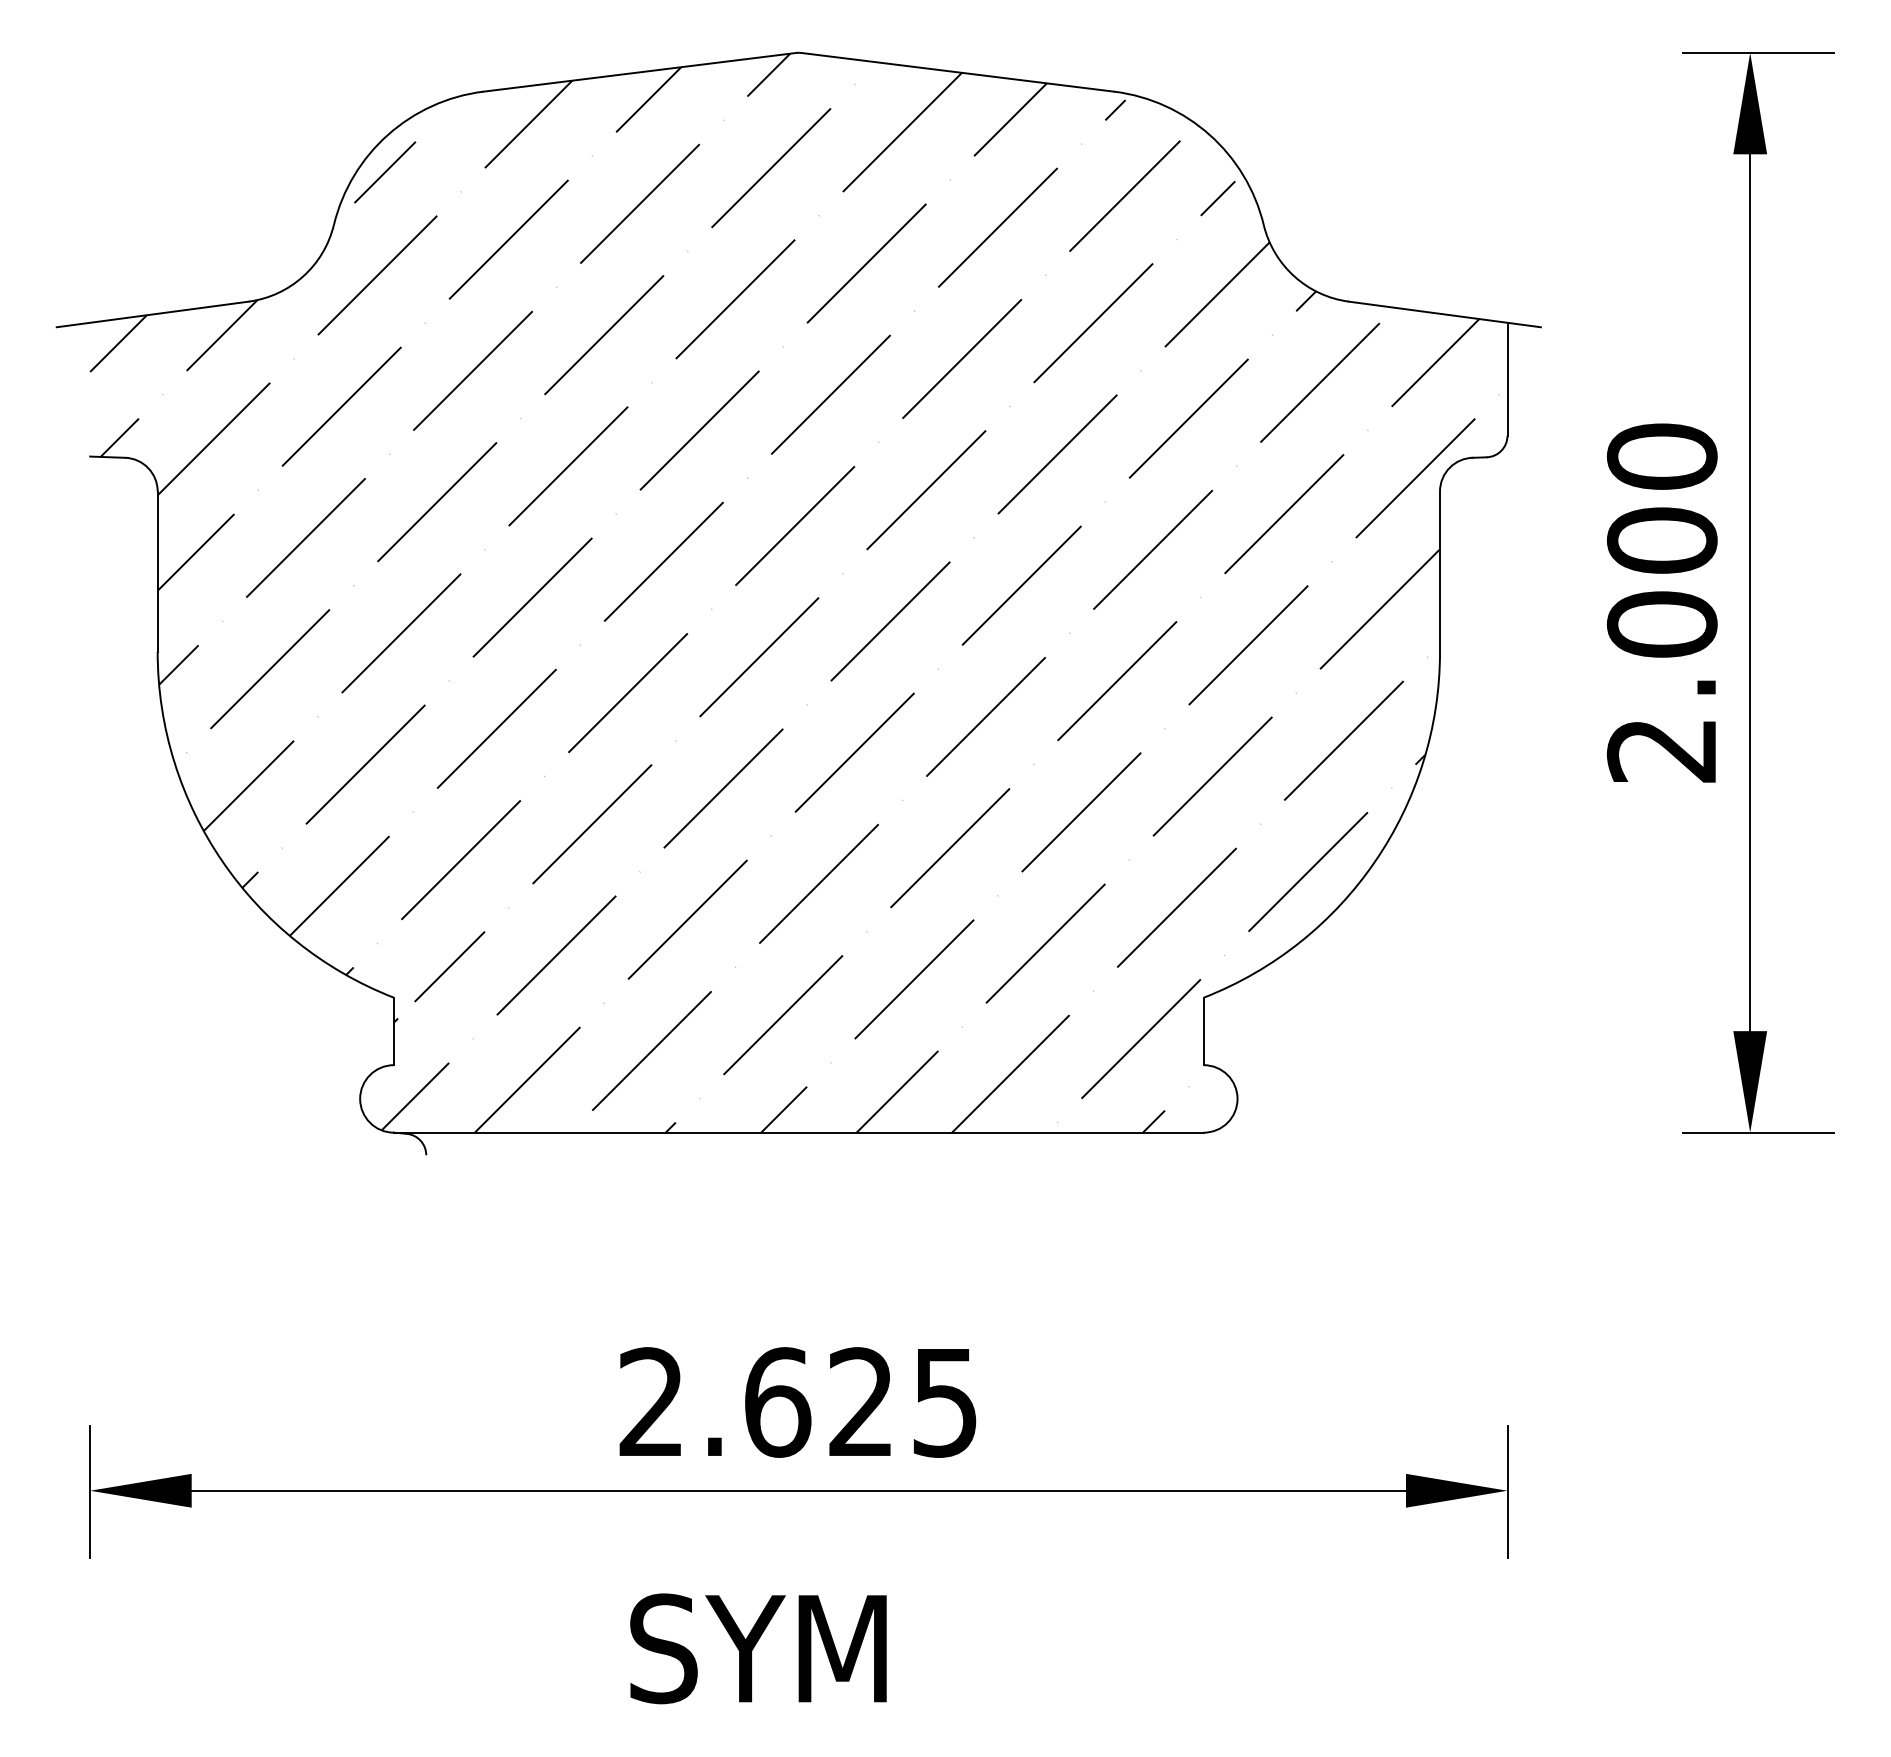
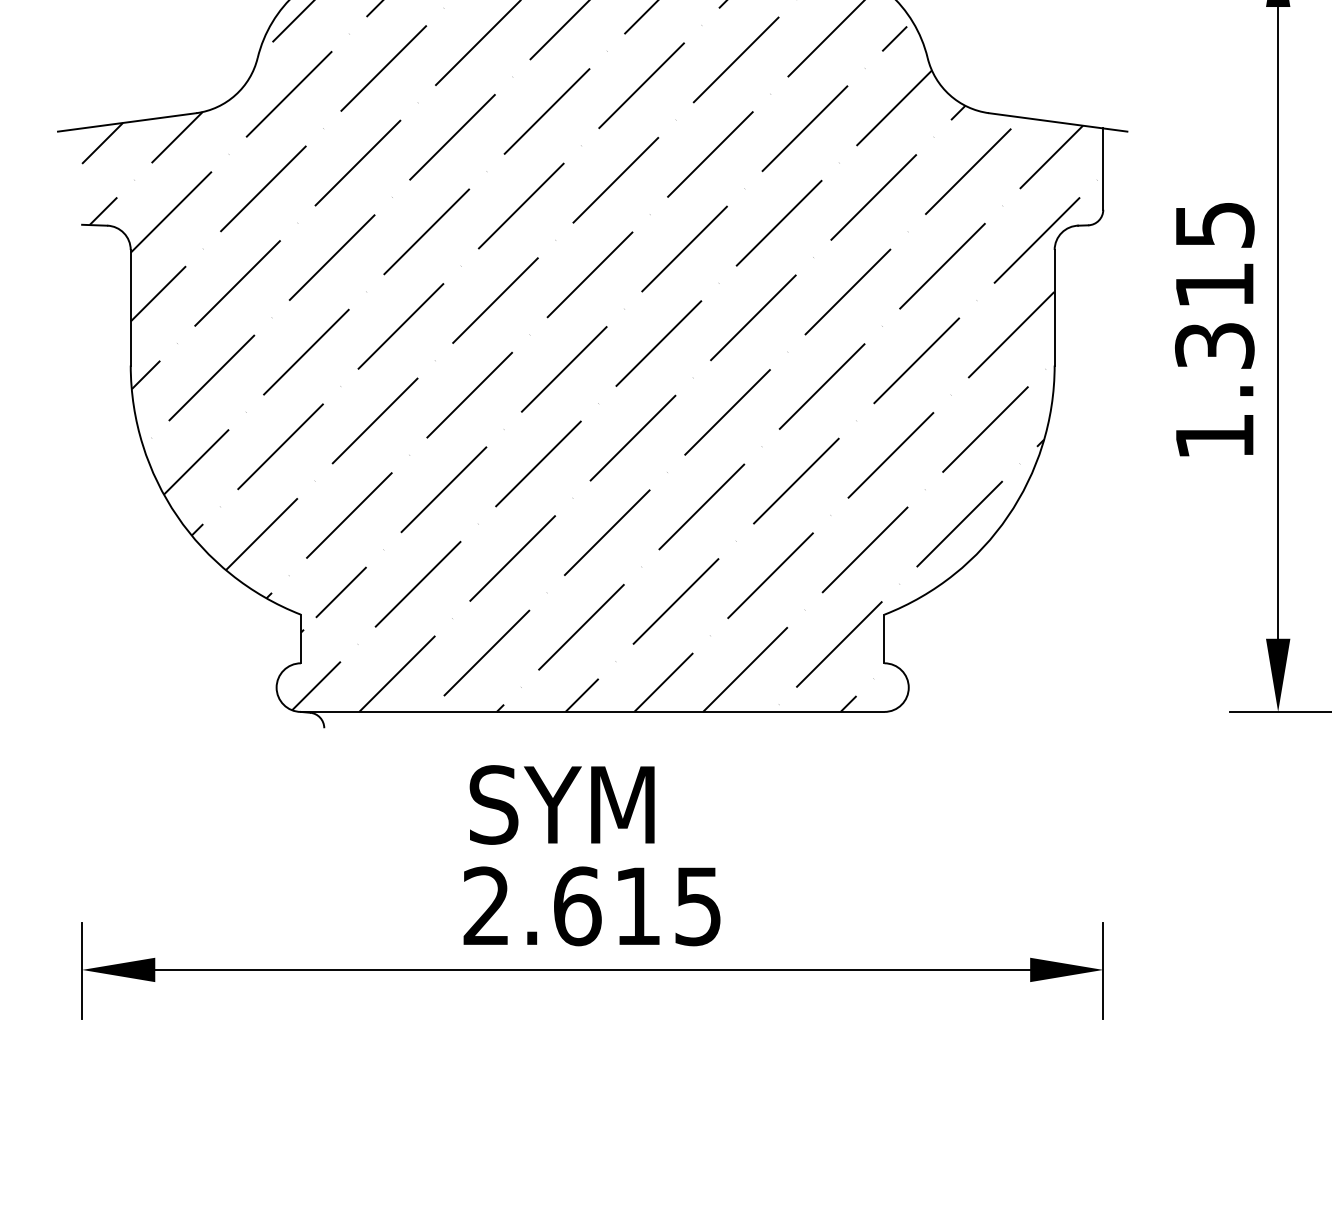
text: (1661, 602) -> (1214, 329), 2.000 -> 1.315
text: (860, 1401) -> (637, 905), 2.625 -> 2.615
text: (758, 1648) -> (562, 804), moved

